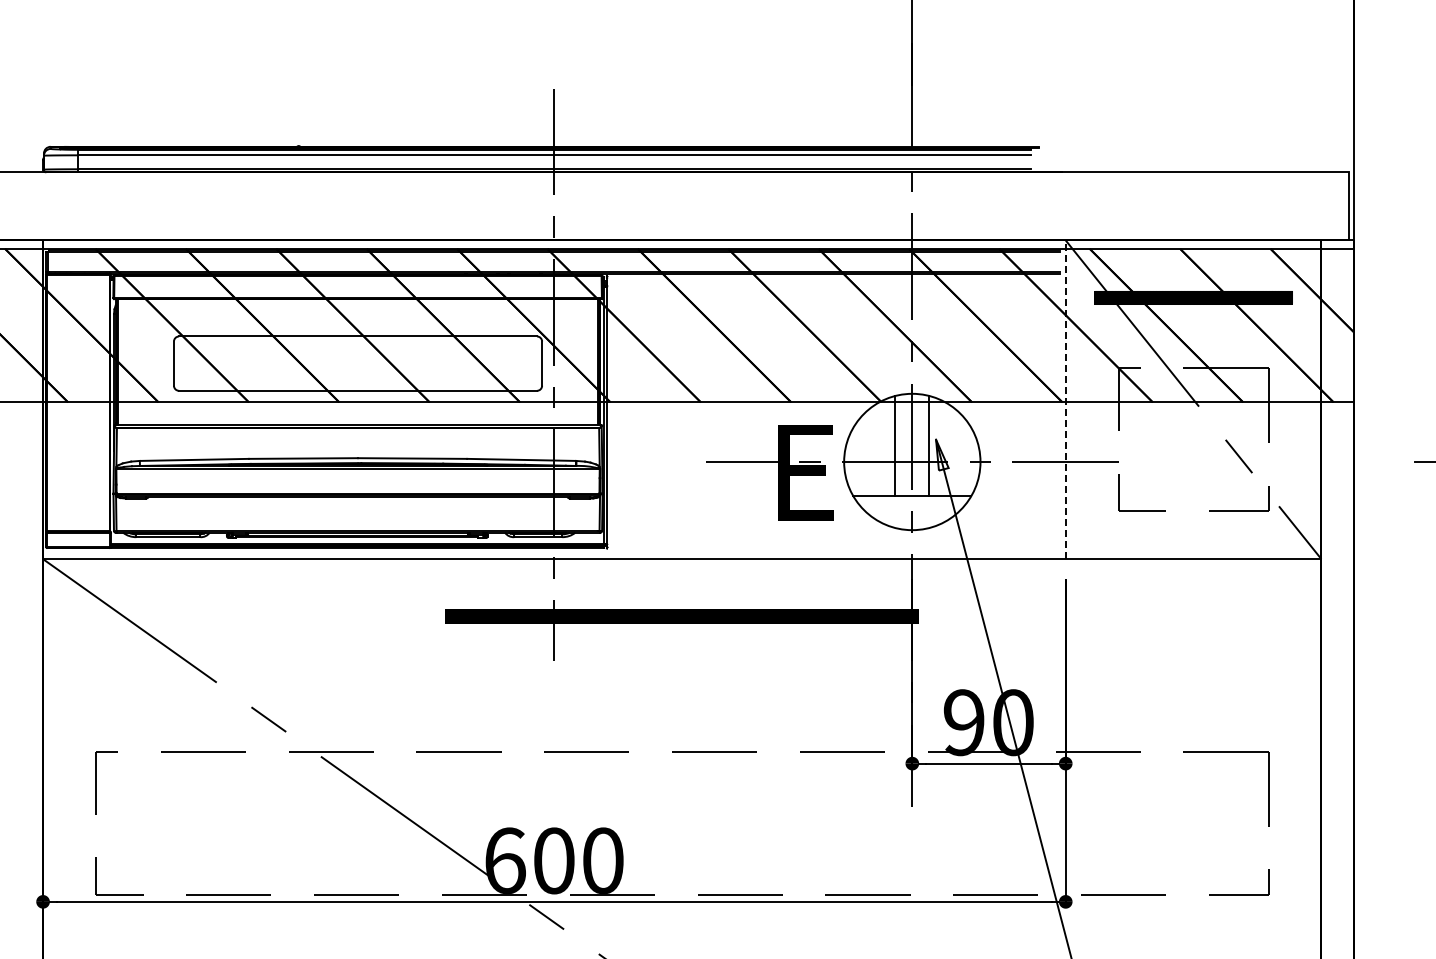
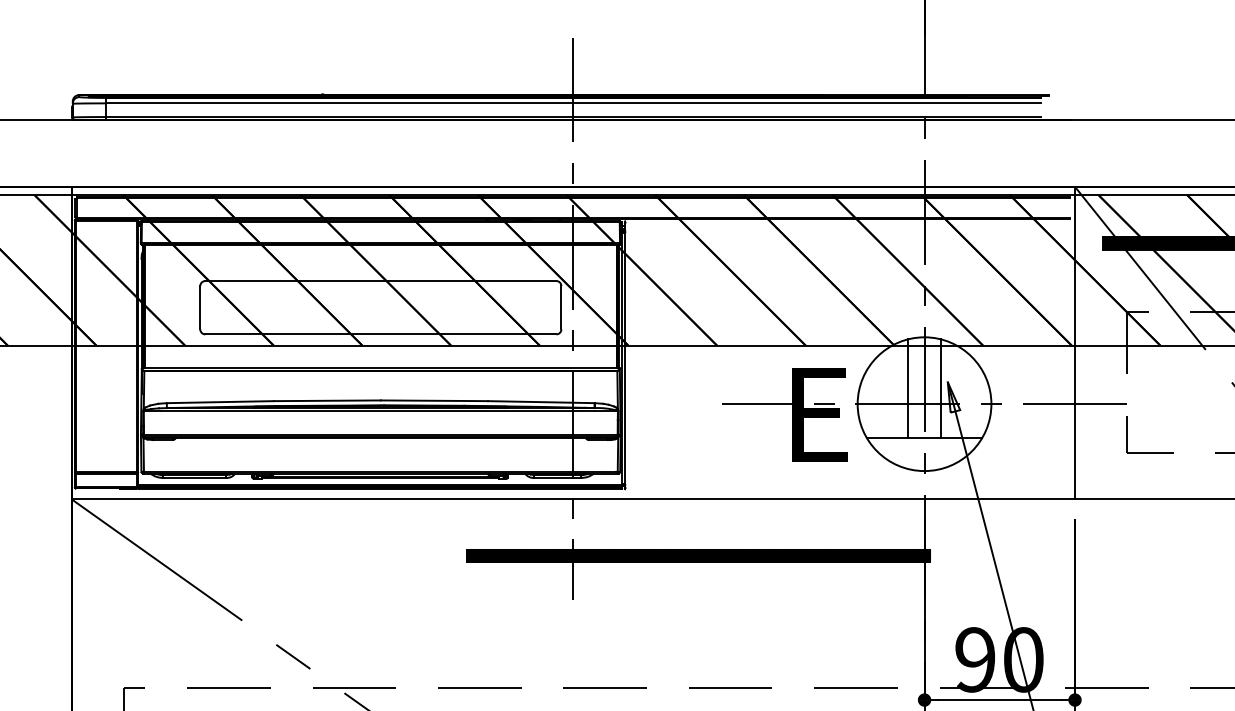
line: (1065, 399) -> (1074, 342), dashed -> solid

